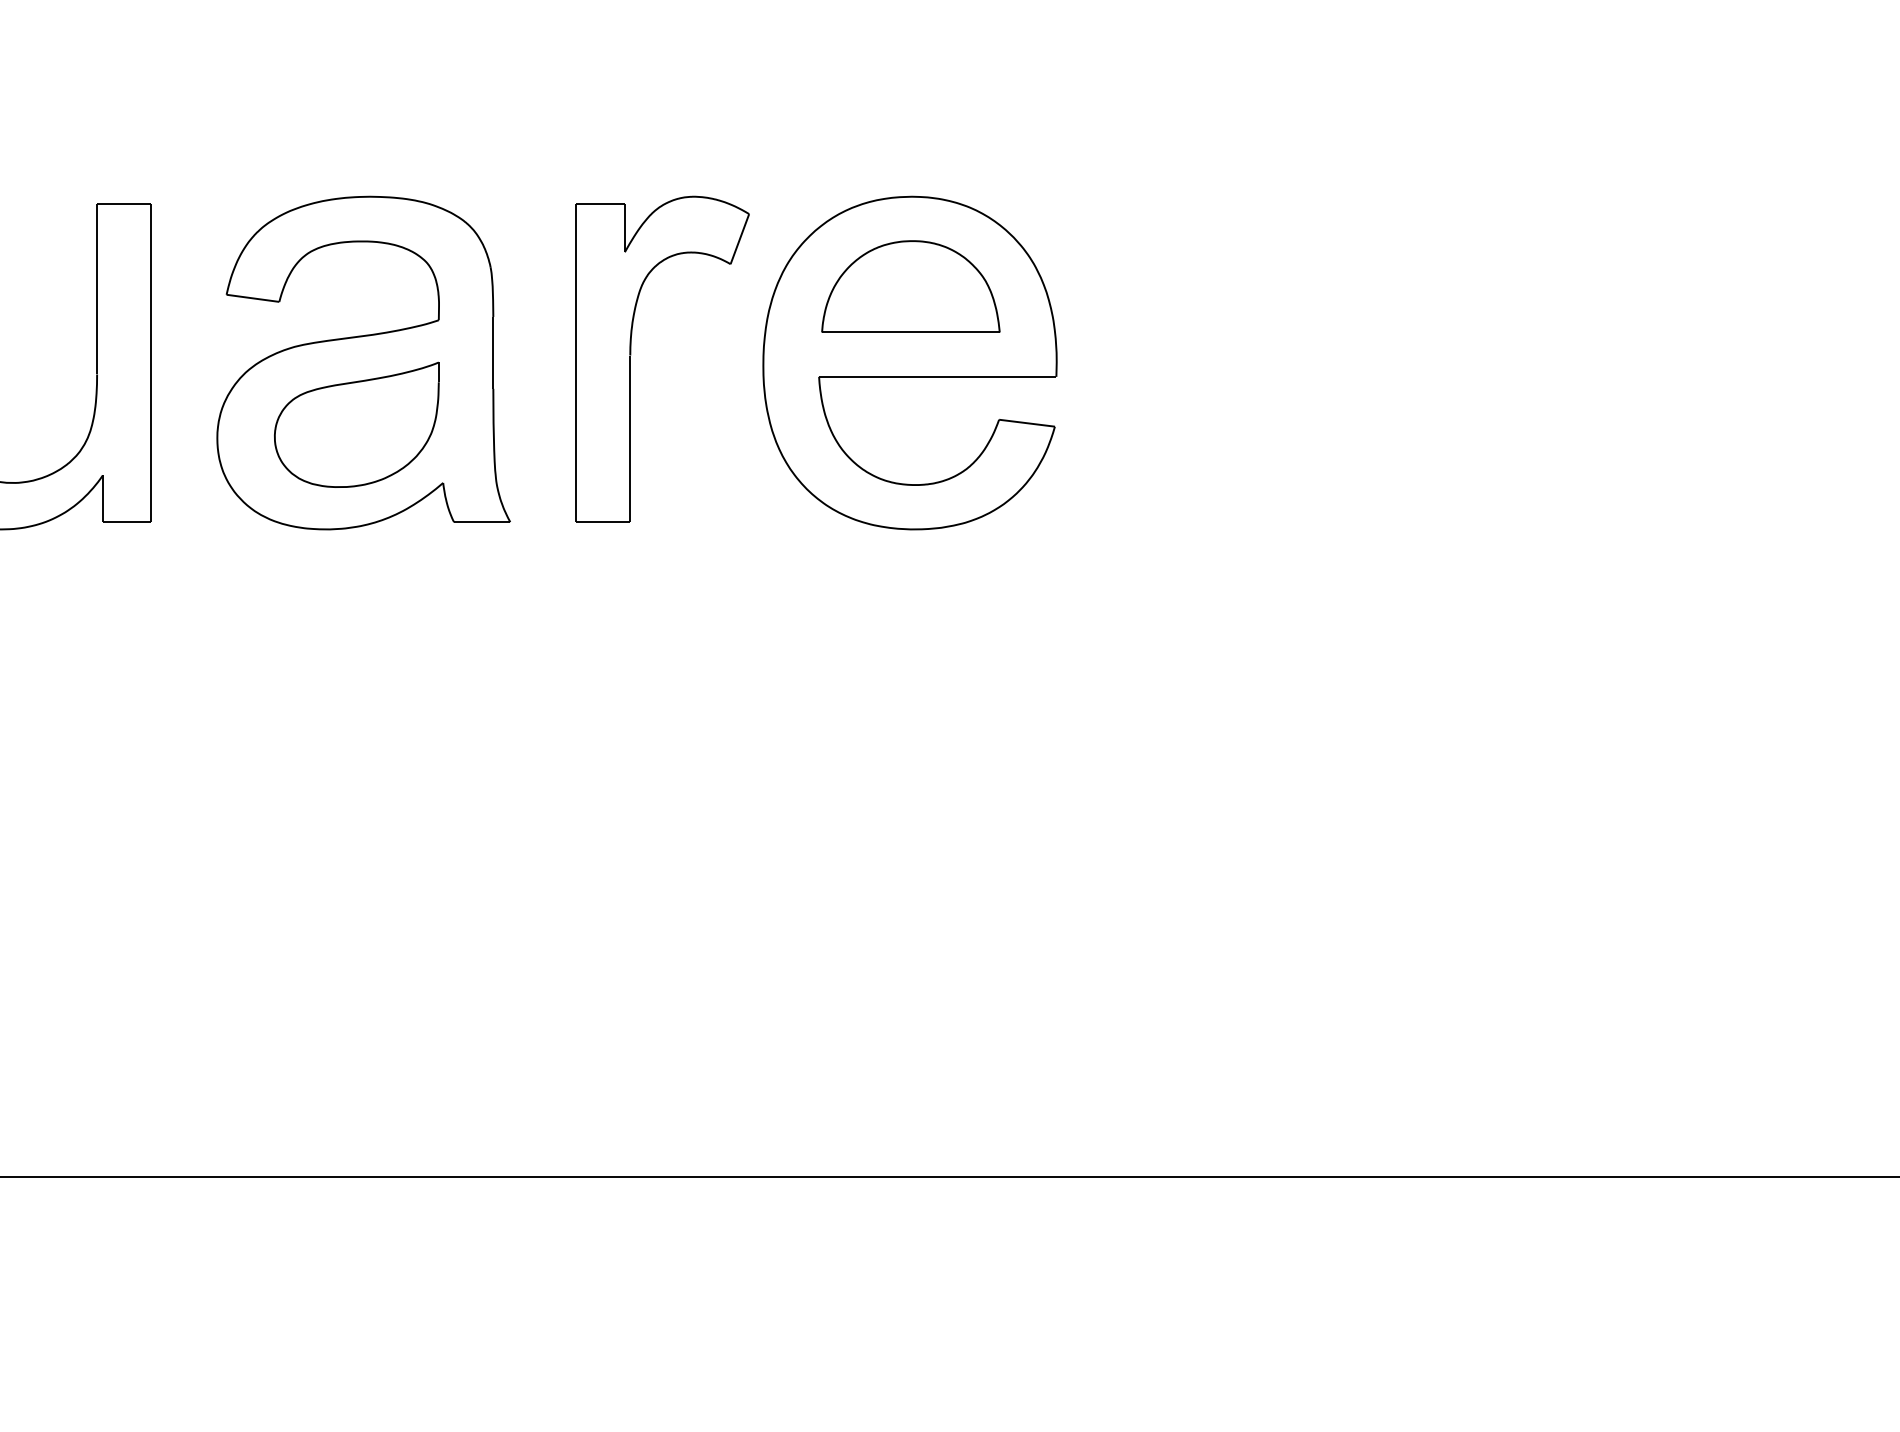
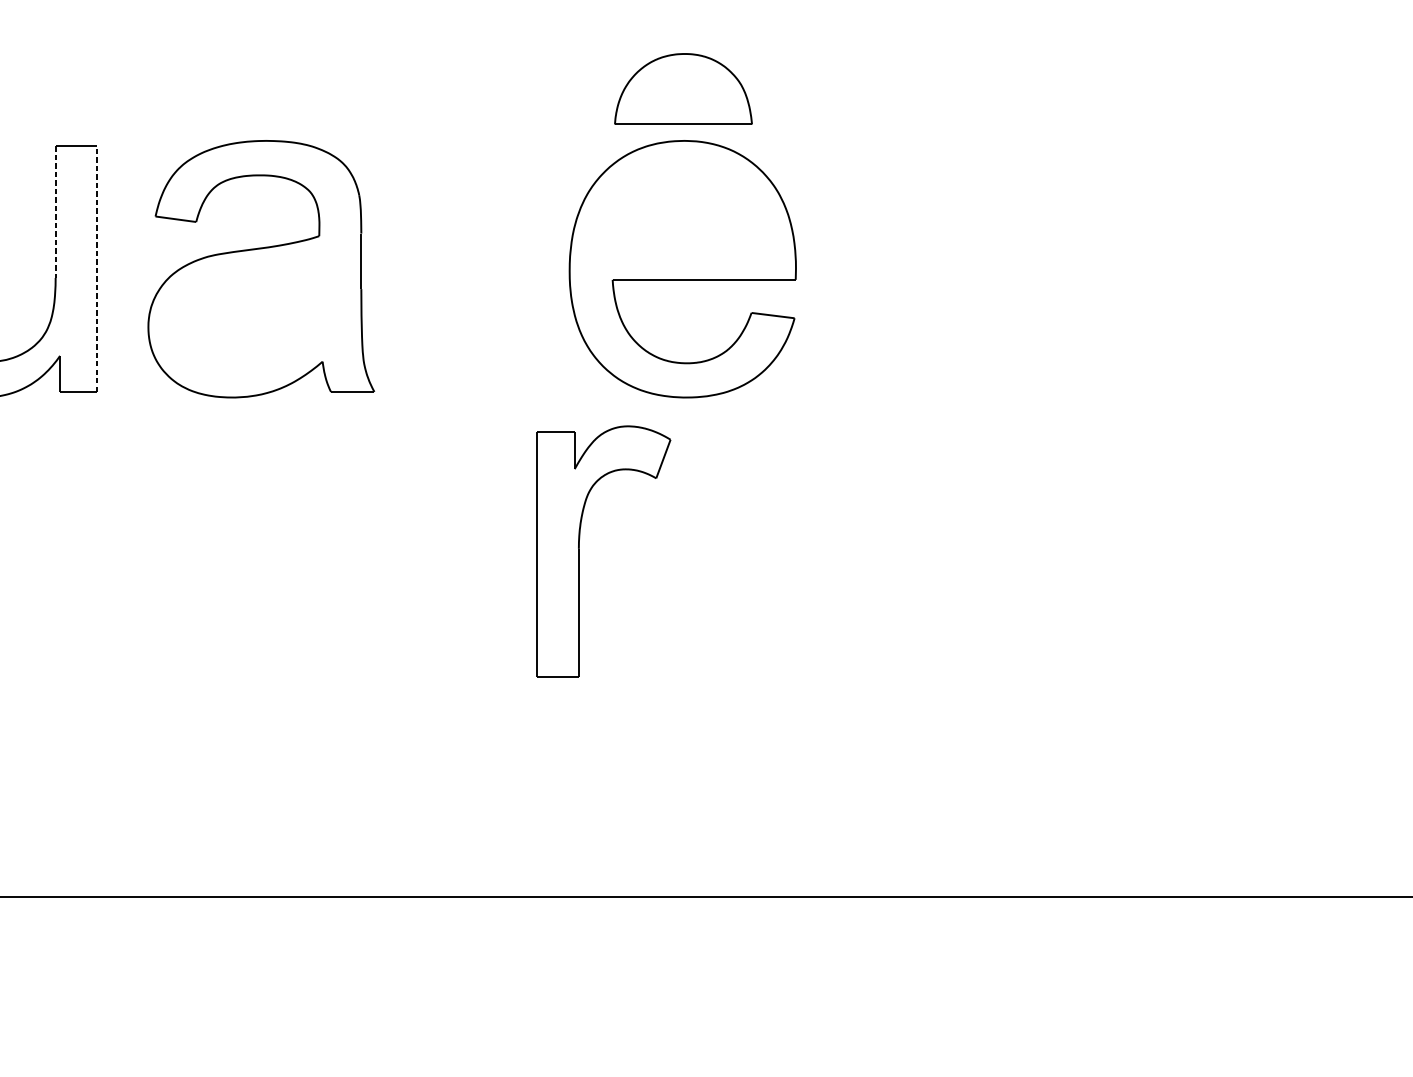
part: (910, 286) -> (683, 89), moved
line: (97, 289) -> (55, 212), solid -> dashed
part: (631, 355) -> (579, 548), moved
line: (151, 362) -> (97, 268), solid -> dashed
part: (356, 424) -> (255, 316), removed

